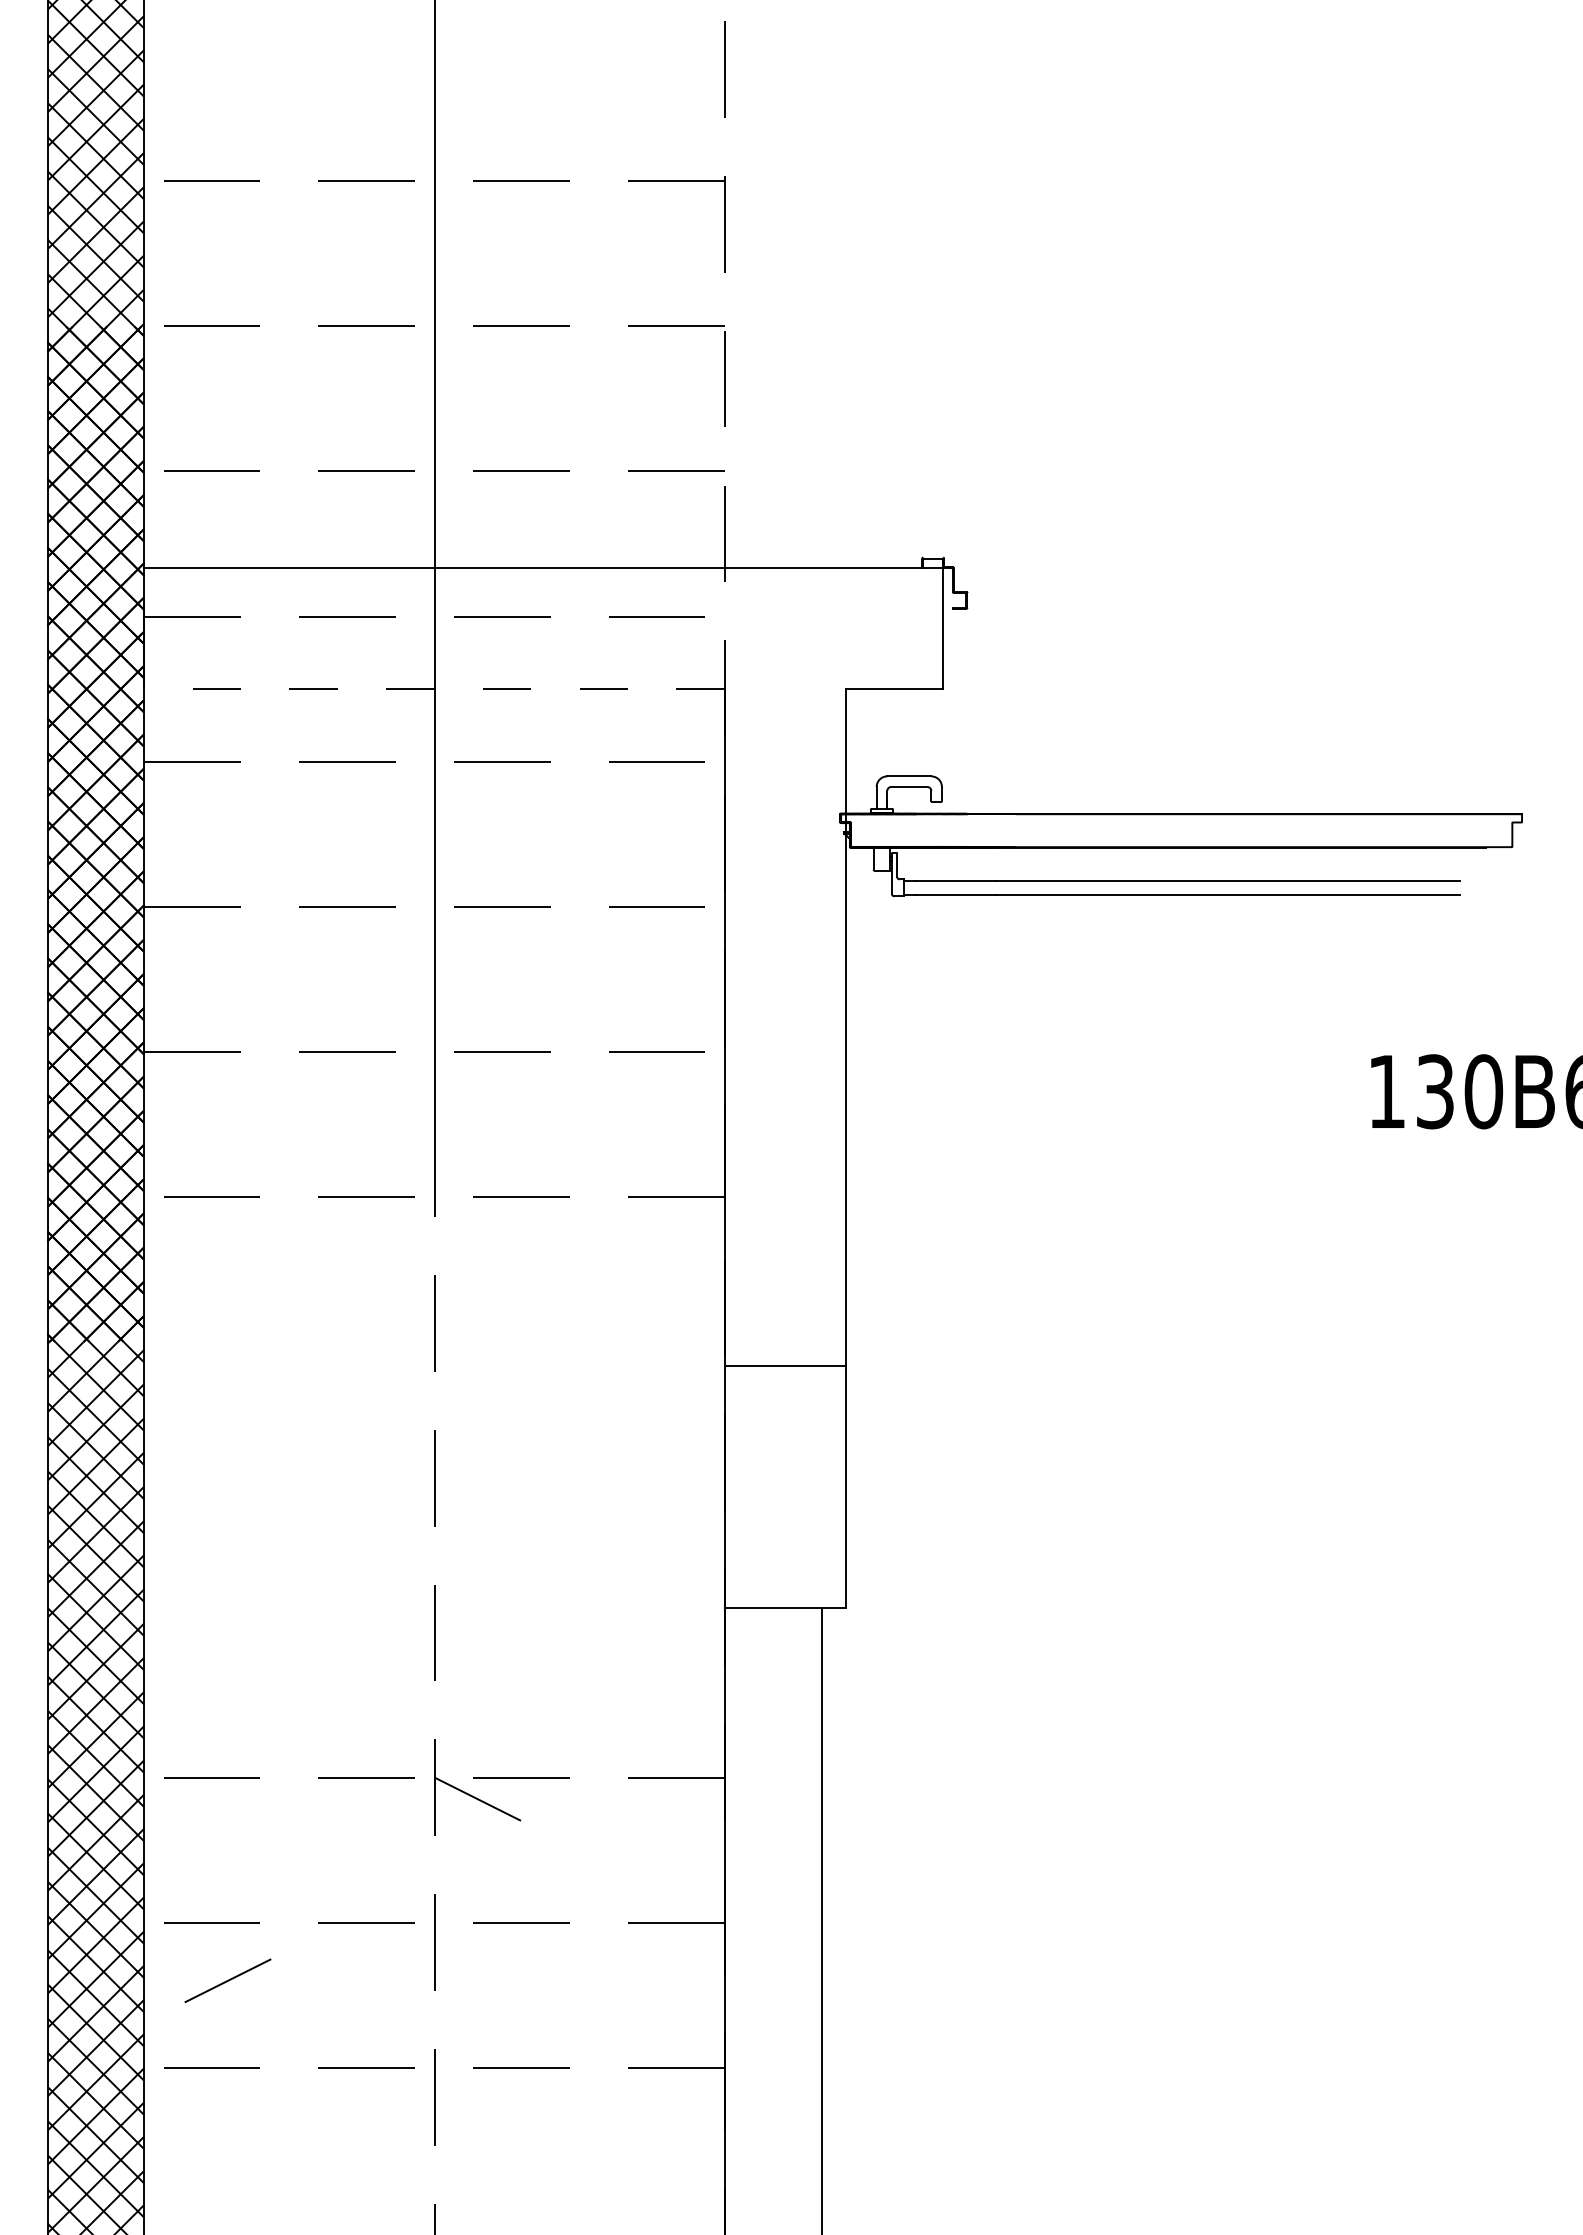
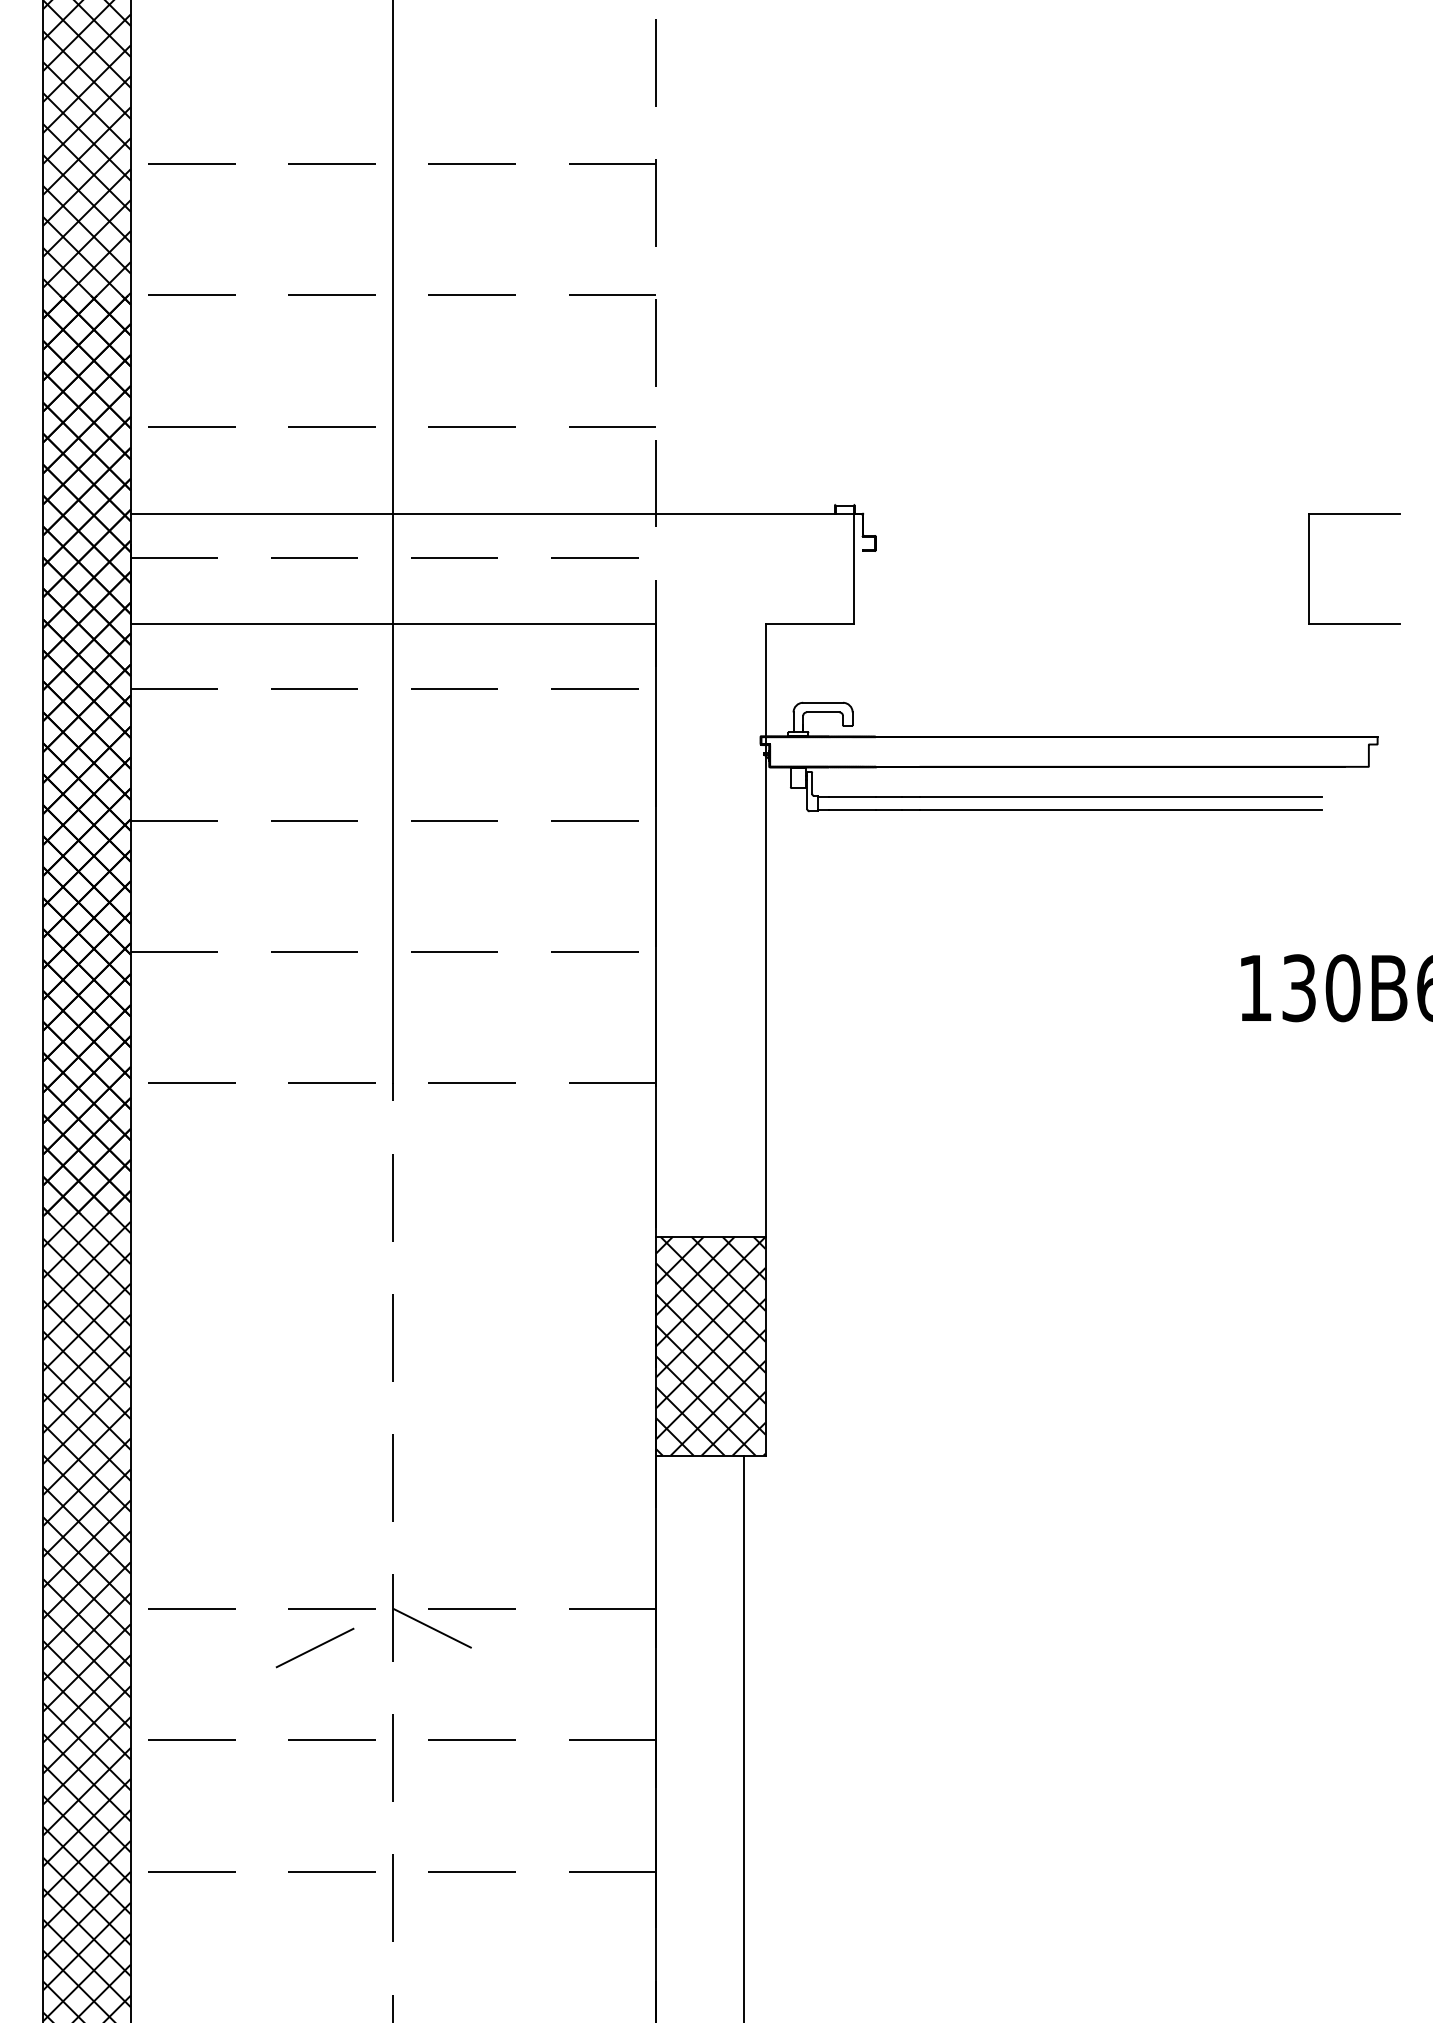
part: (1446, 628) -> (1309, 568), added
line: (434, 689) -> (393, 624), dashed -> solid
hatch: (784, 1487) -> (710, 1346), added
line: (227, 1980) -> (314, 1647), moved

